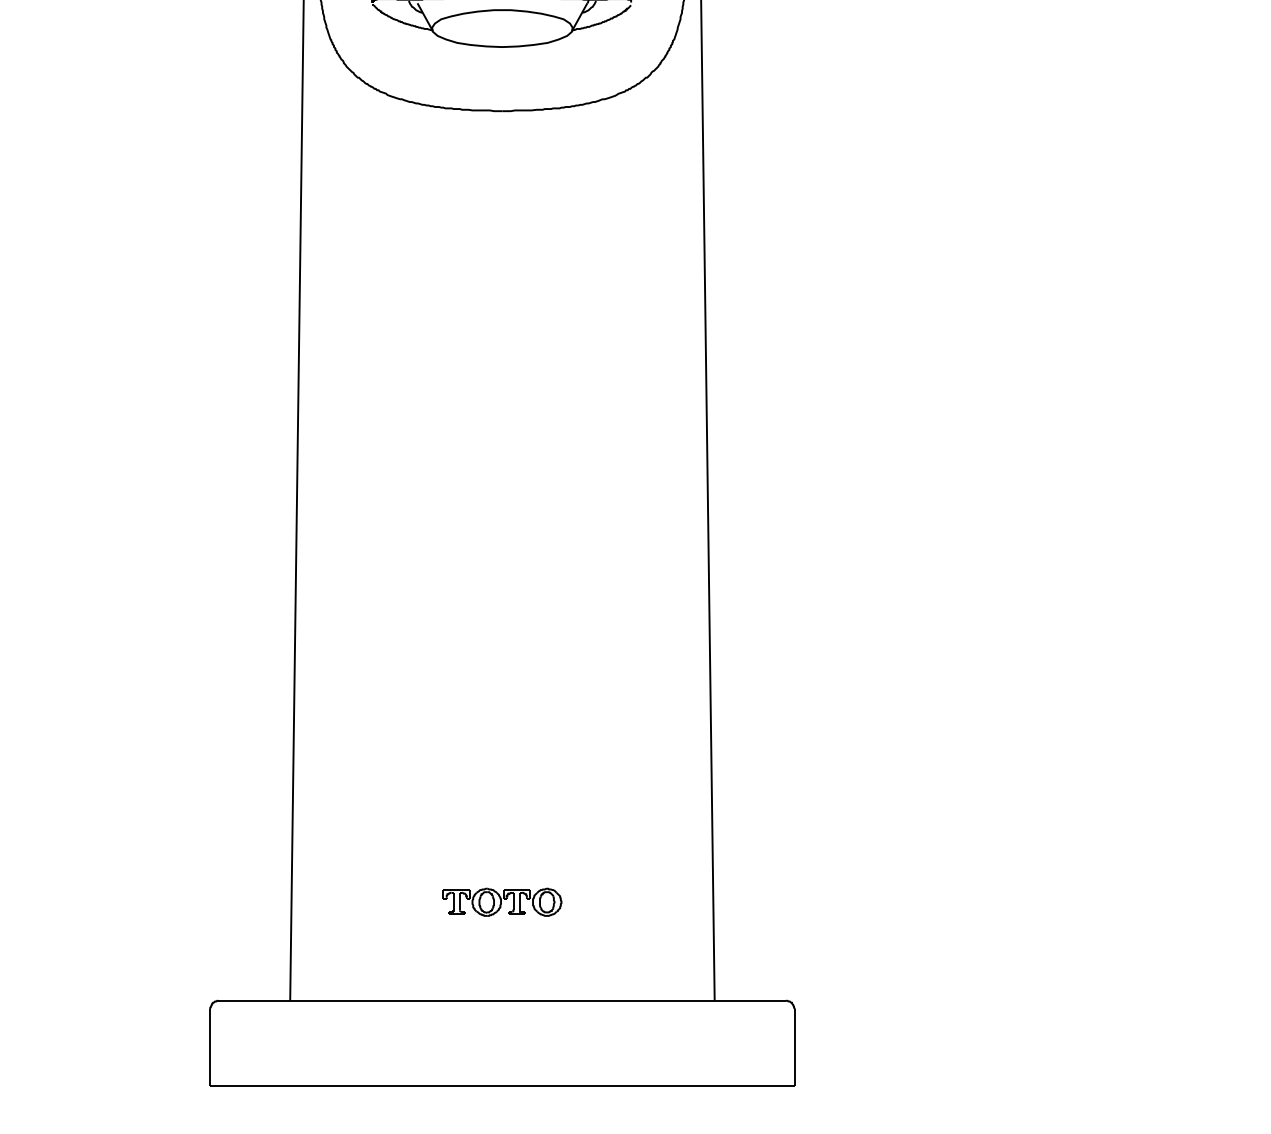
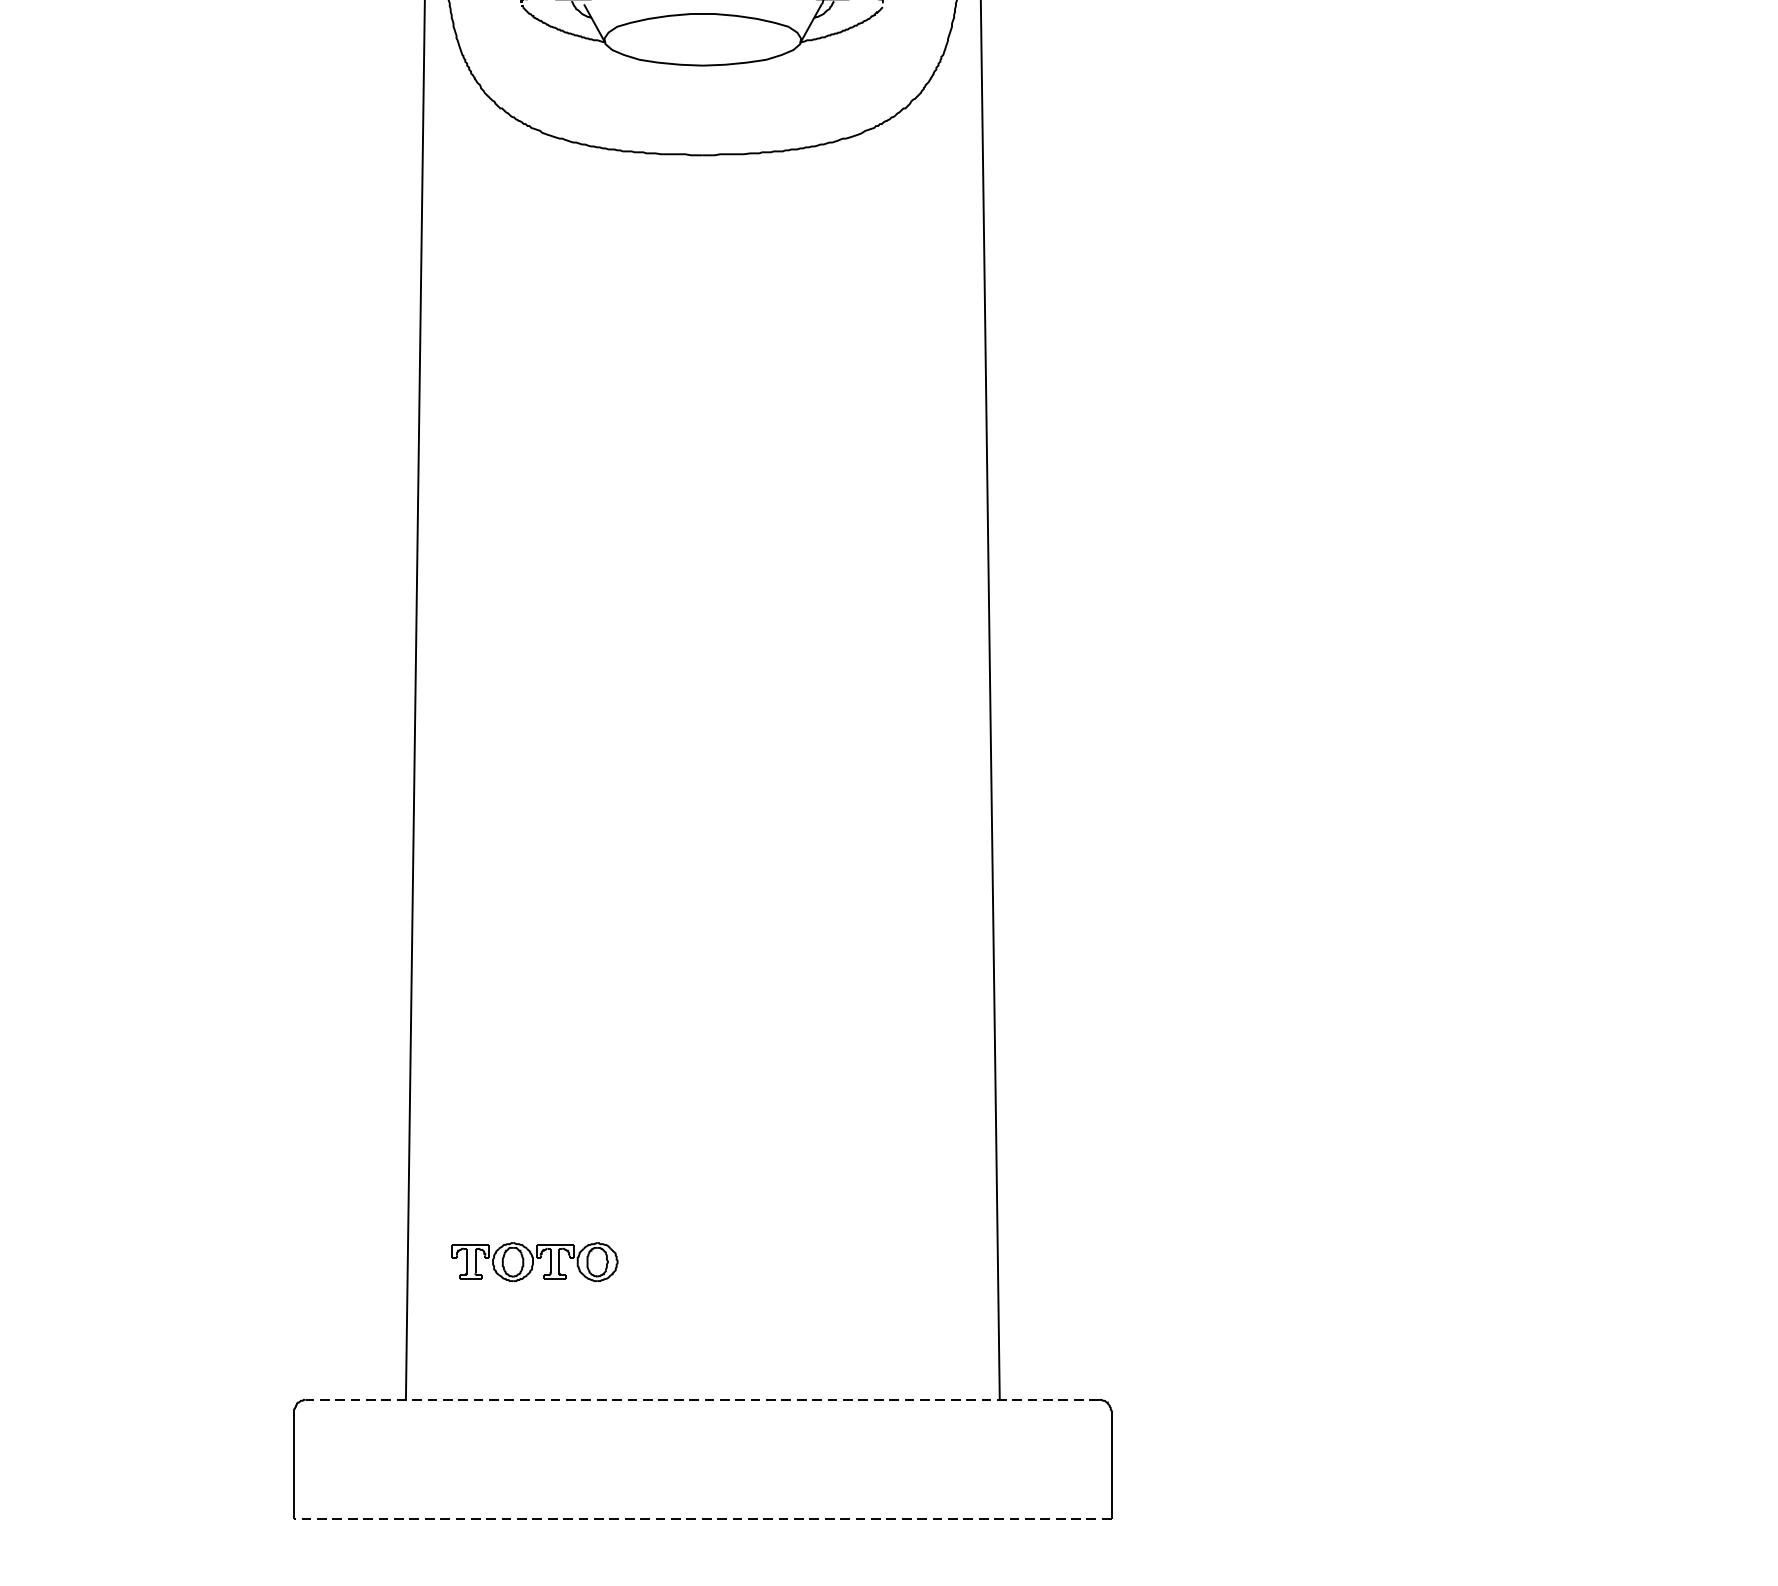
part: (502, 901) -> (535, 1260), moved
line: (502, 1000) -> (702, 1399), solid -> dashed
line: (501, 1085) -> (701, 1518), solid -> dashed

